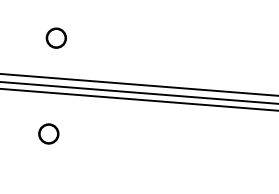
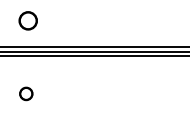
circle: (56, 37) -> (28, 20), size x1.4
part: (49, 133) -> (26, 93), moved

